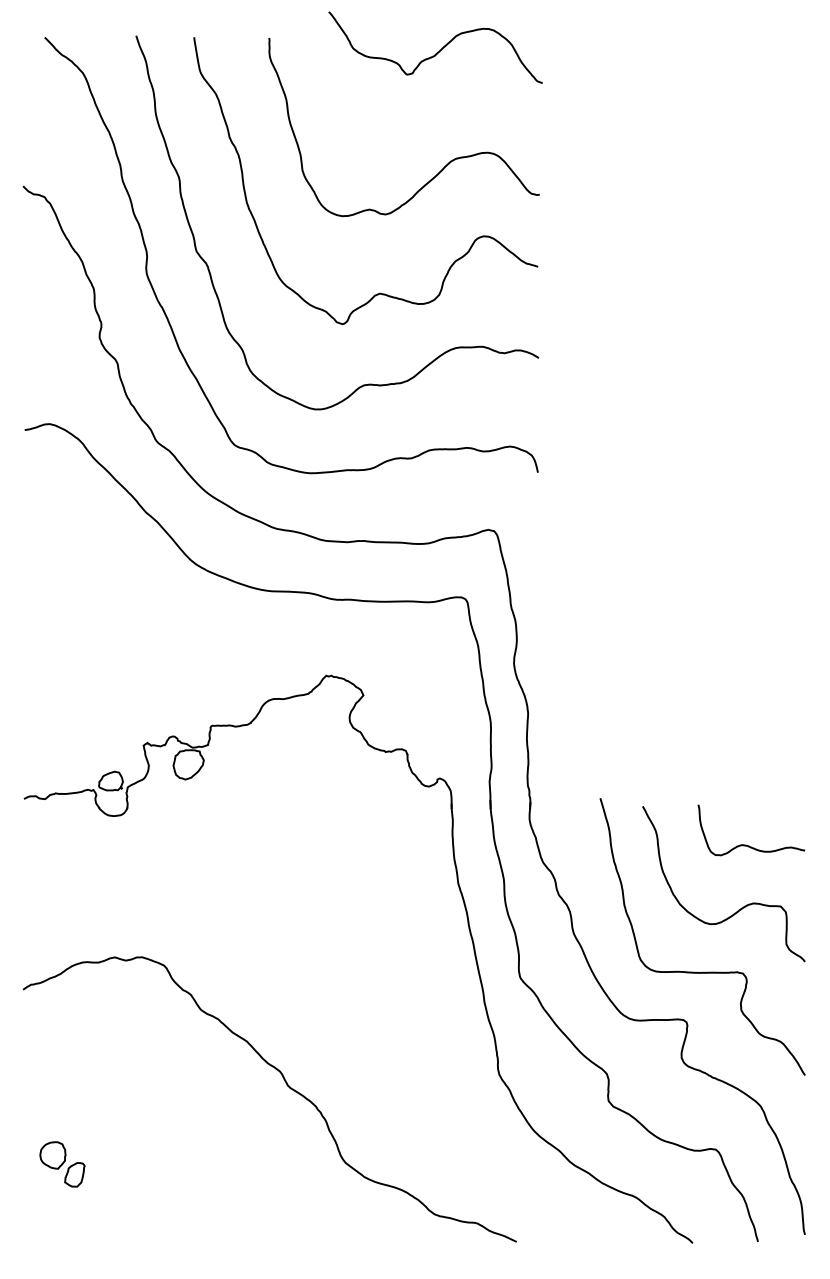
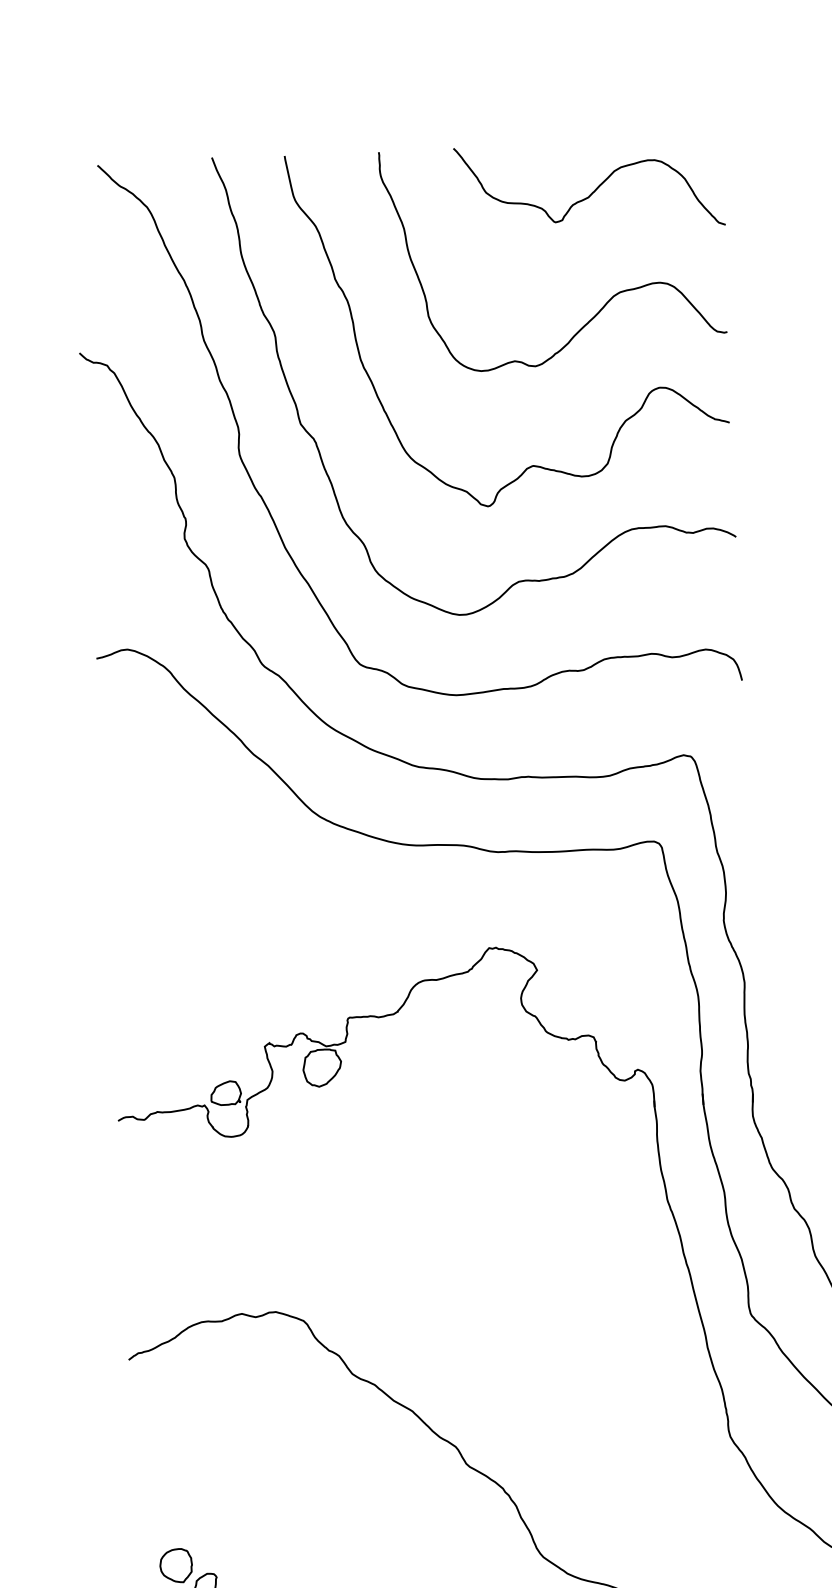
curve: (437, 51) -> (592, 191), moved

